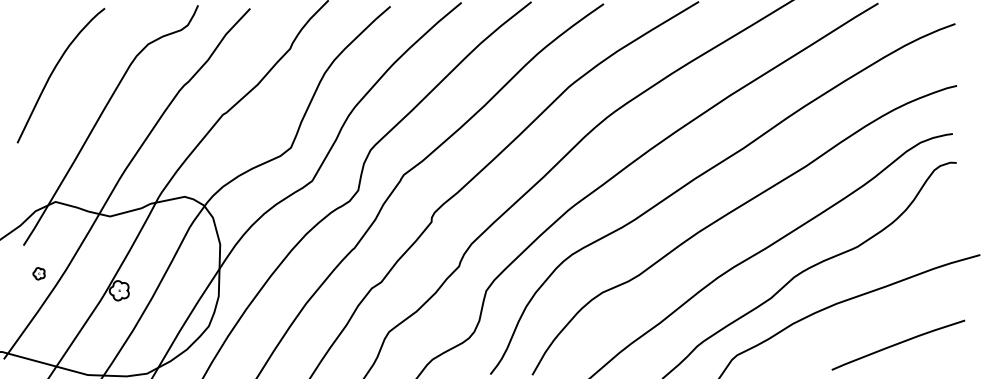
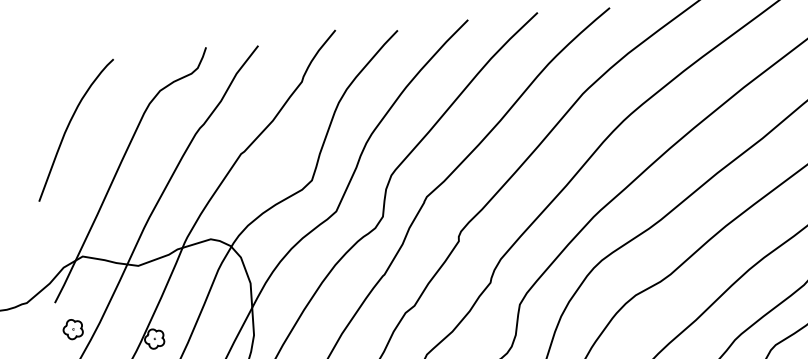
part: (38, 273) -> (72, 329), size x1.67

